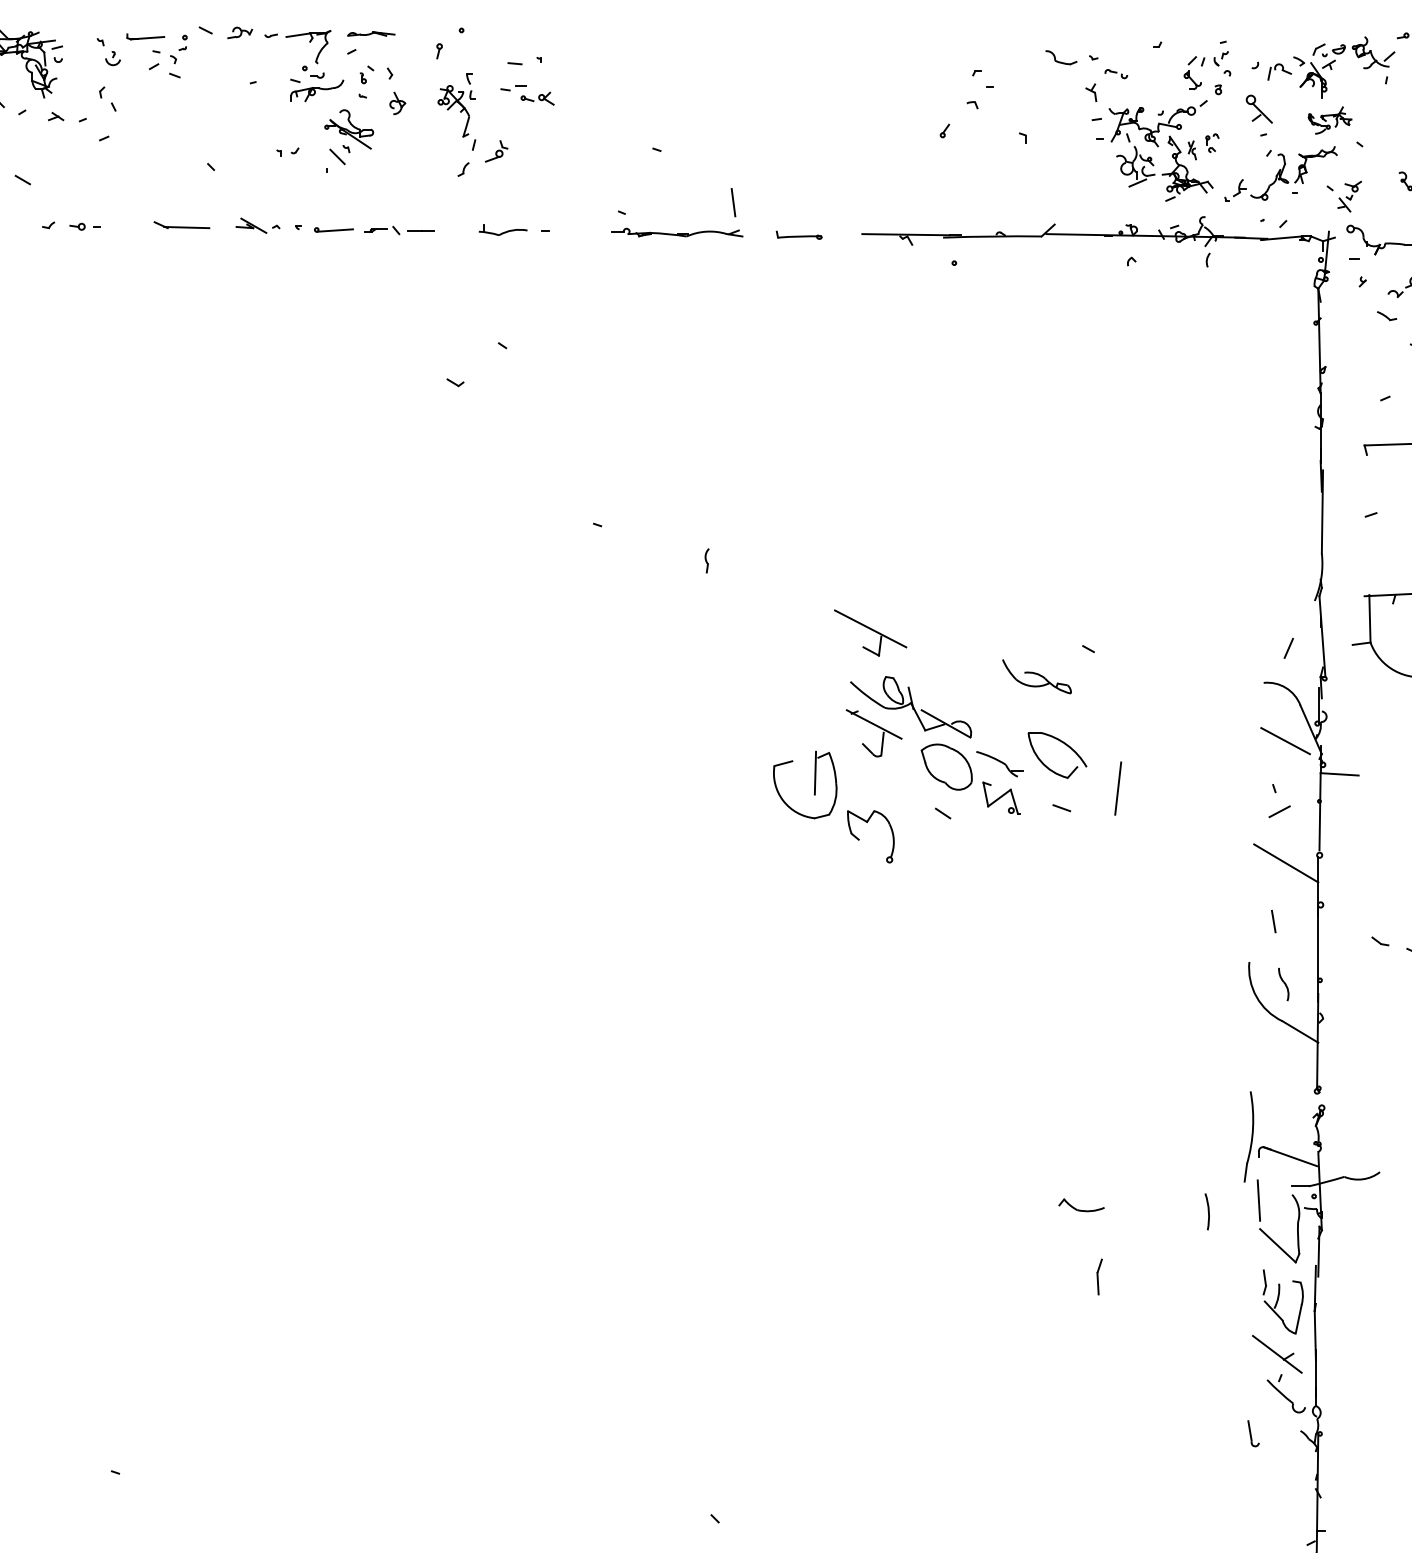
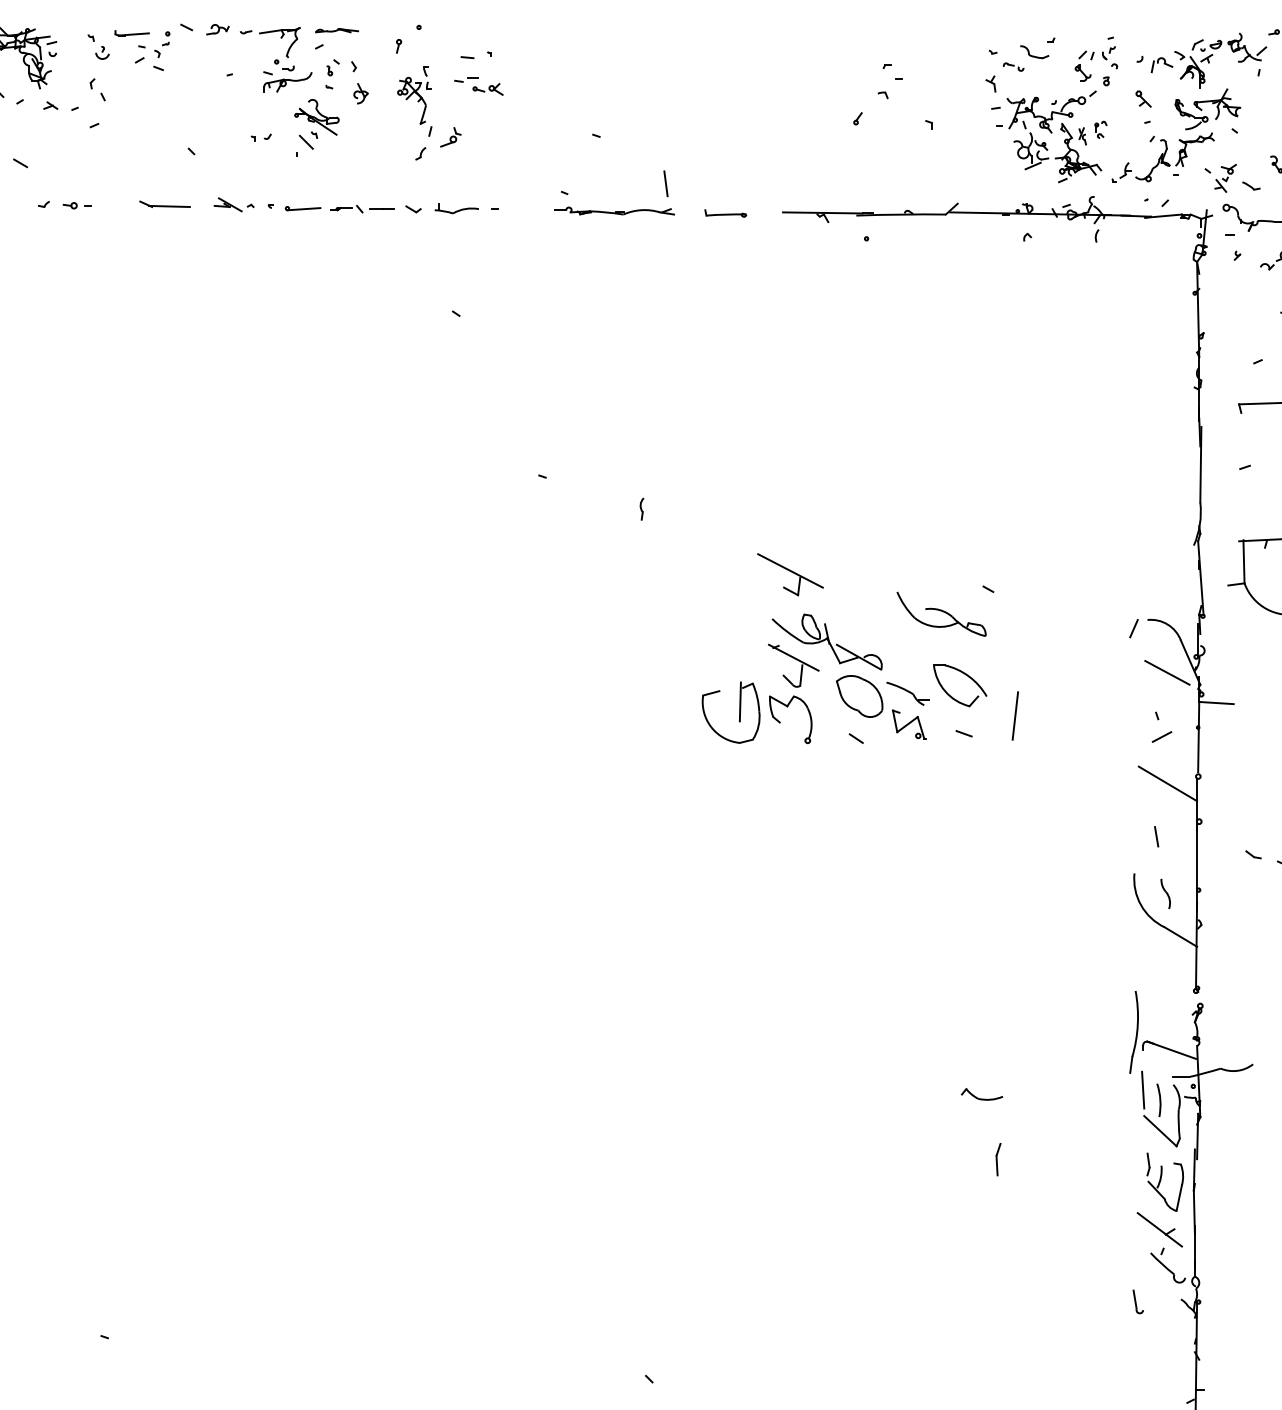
part: (1061, 57) -> (1034, 52), moved
part: (1259, 109) -> (1143, 99), size x0.62
part: (1329, 120) -> (1207, 109), size x1.67
part: (1387, 316) -> (1251, 186), moved
part: (455, 382) -> (413, 209), moved
line: (1288, 647) -> (1133, 627), moved
part: (1036, 676) -> (941, 614), size x1.43
part: (859, 839) -> (780, 722), moved
arc: (1207, 1211) -> (1159, 1100), moved

